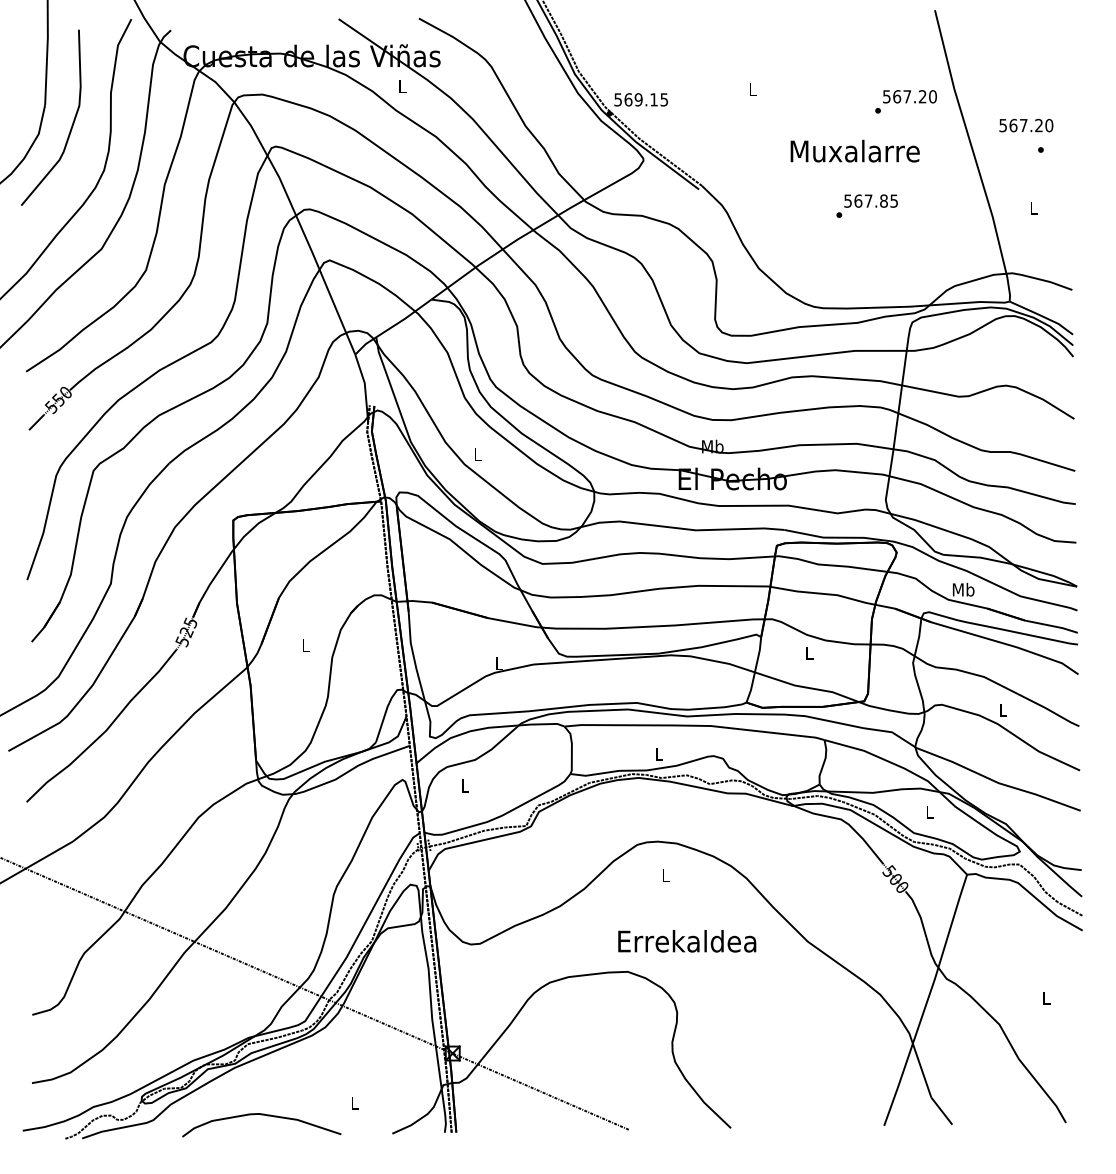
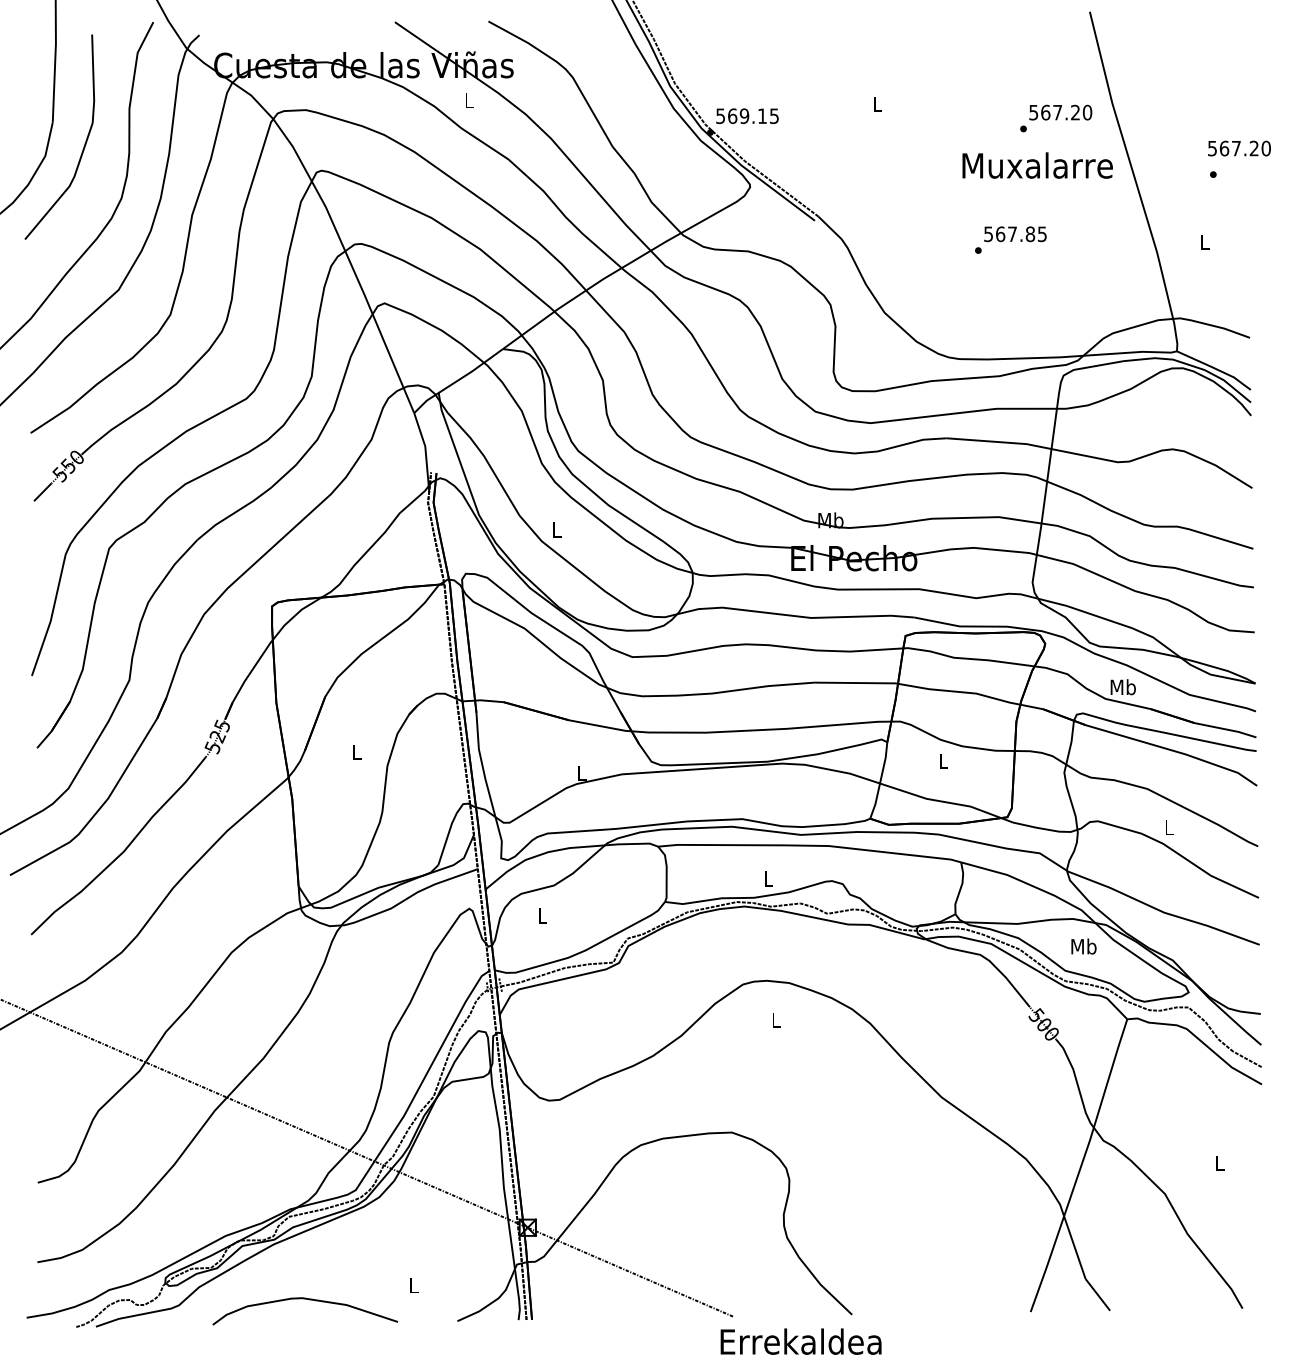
text: (1026, 125) -> (1239, 148), moved
text: (854, 150) -> (1036, 164), moved
text: (929, 812) -> (1083, 946), L -> Mb
text: (687, 941) -> (801, 1341), moved

